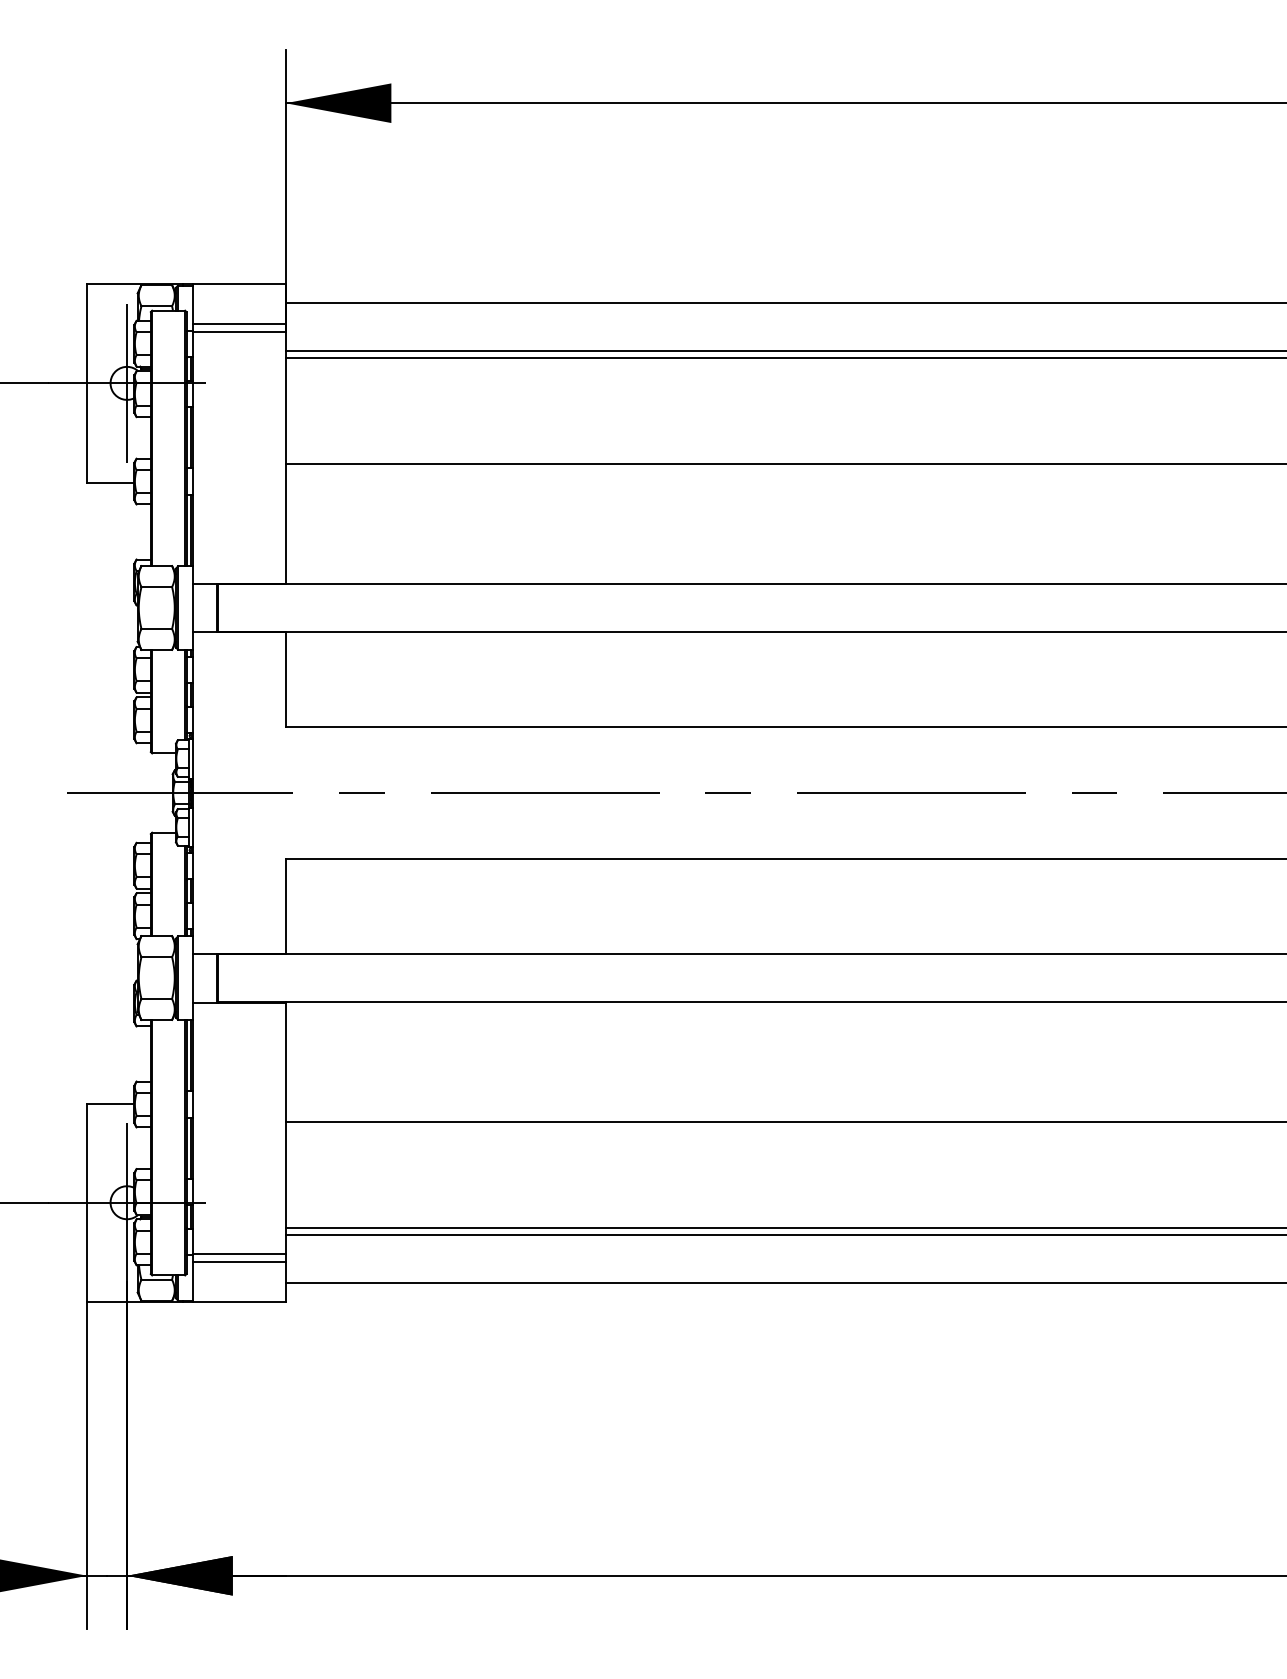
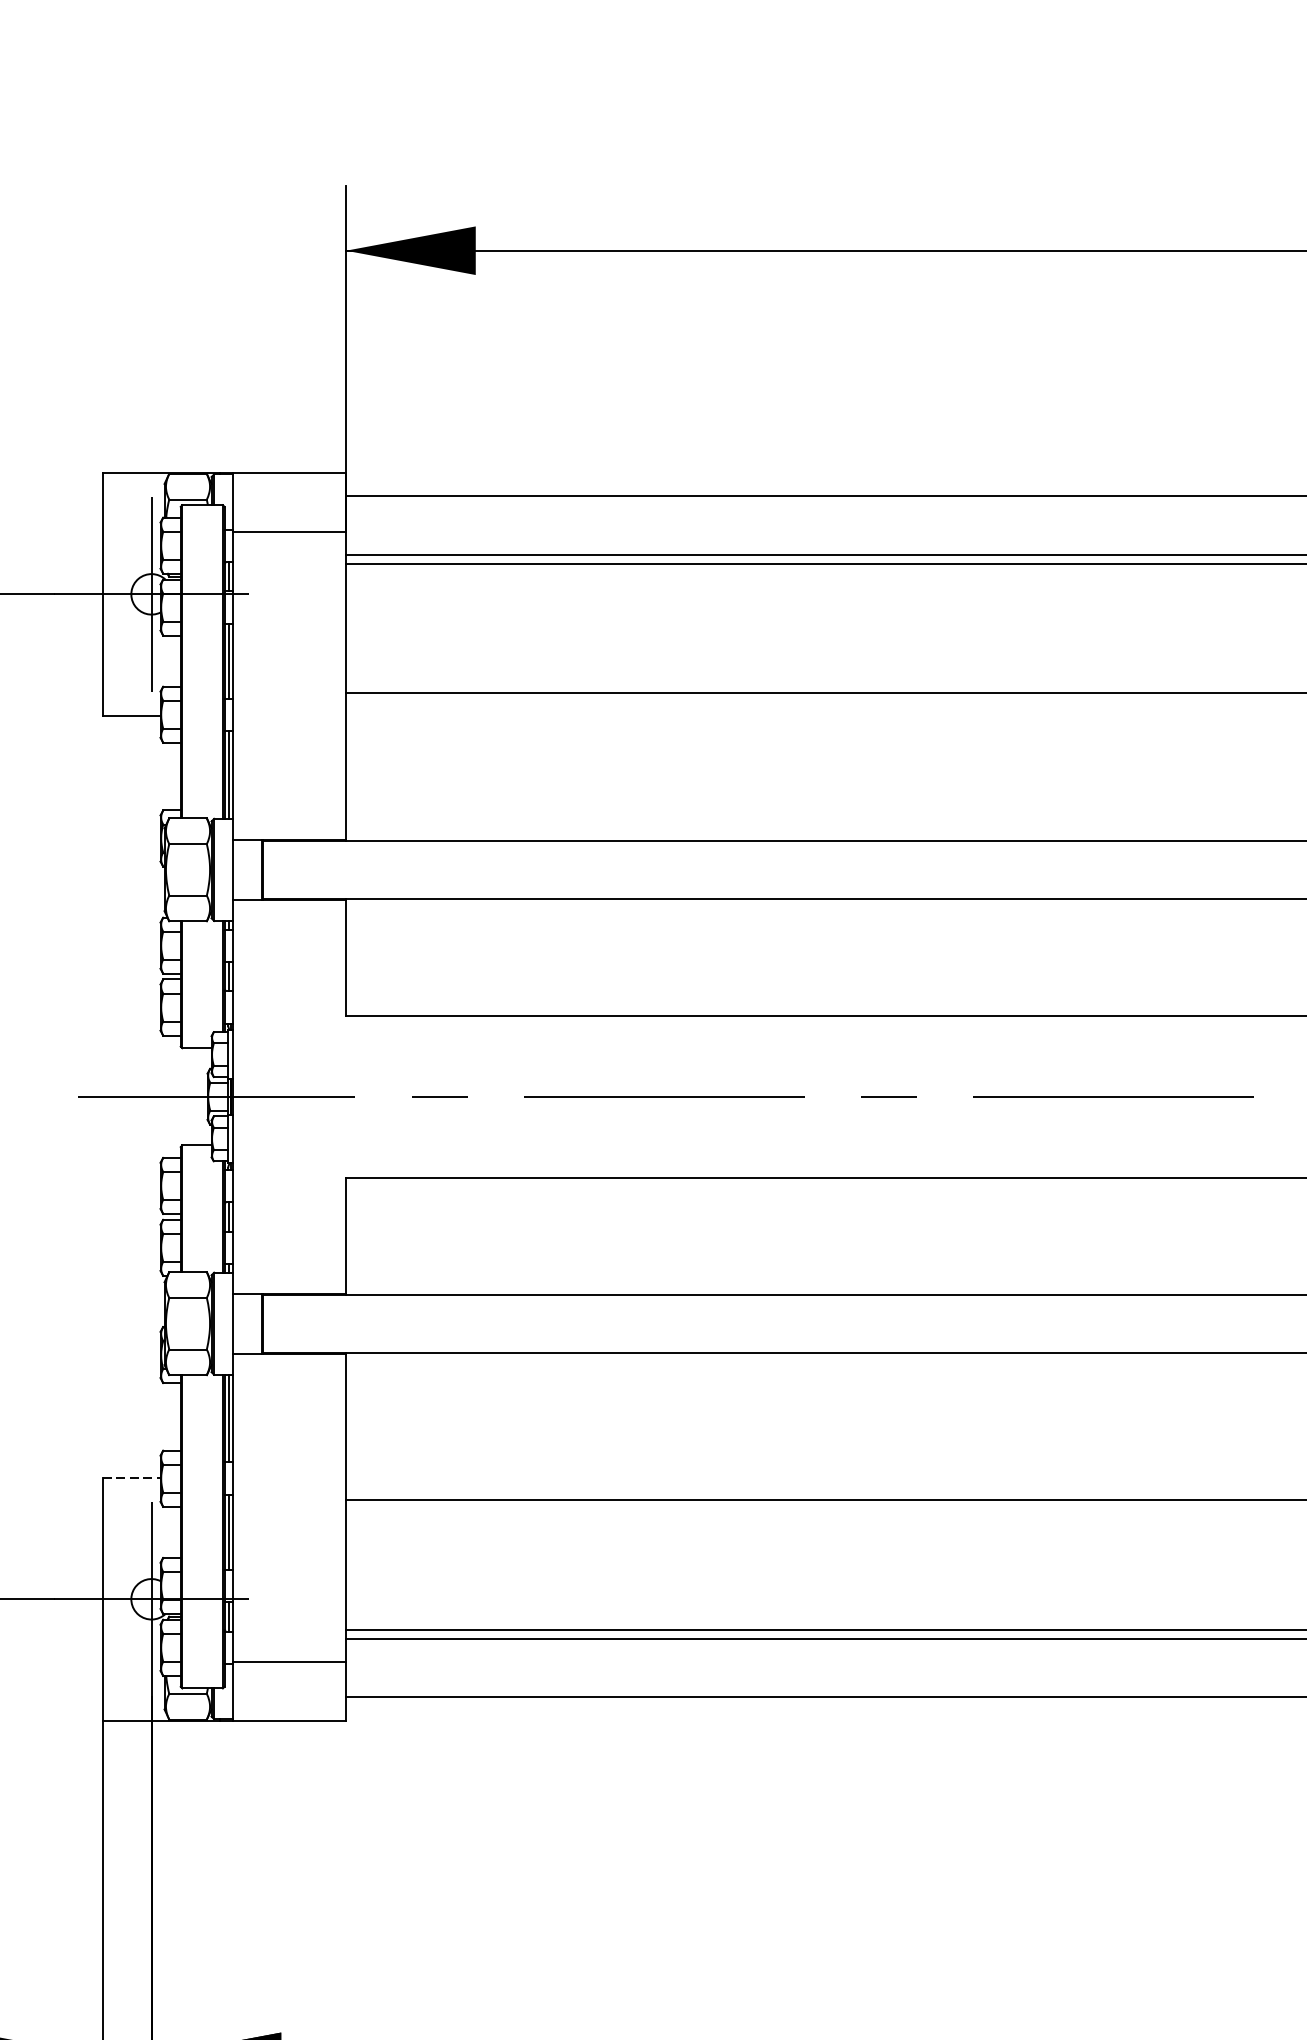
line: (239, 323) -> (289, 520), removed
line: (111, 1103) -> (132, 1477), solid -> dashed
line: (239, 1262) -> (289, 1672), removed

